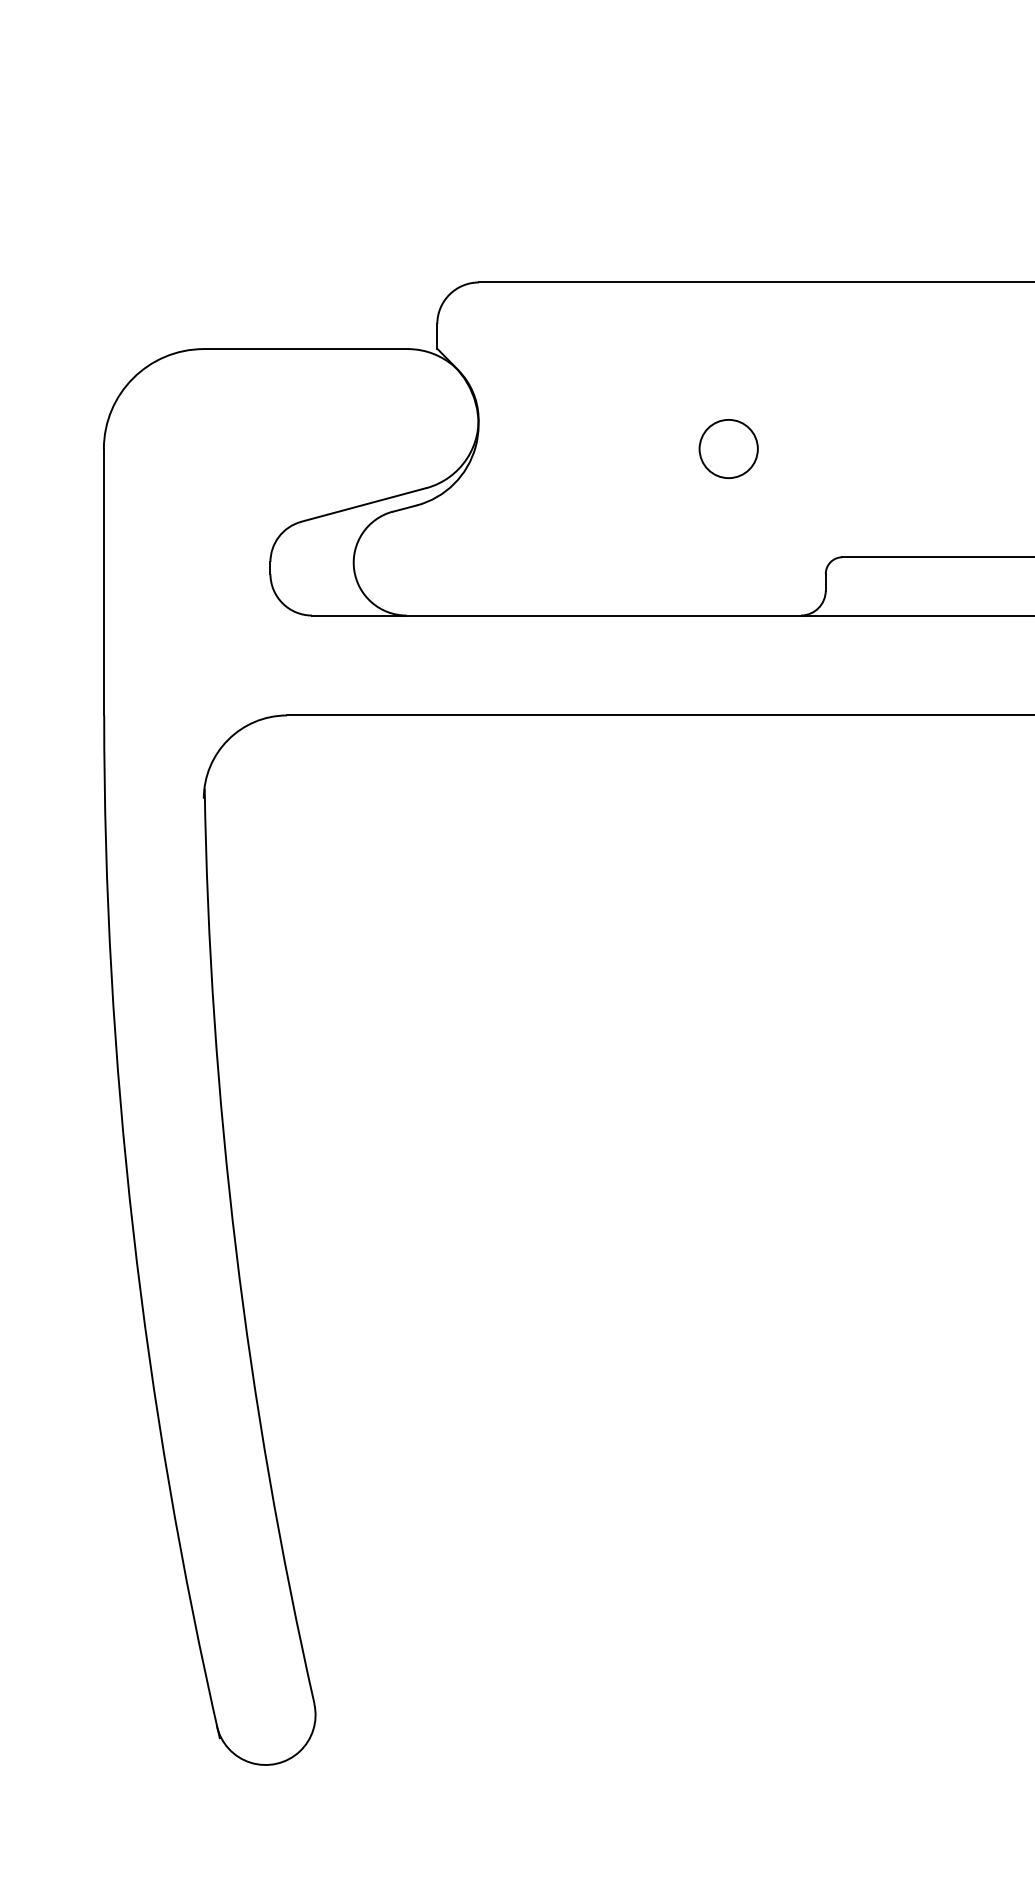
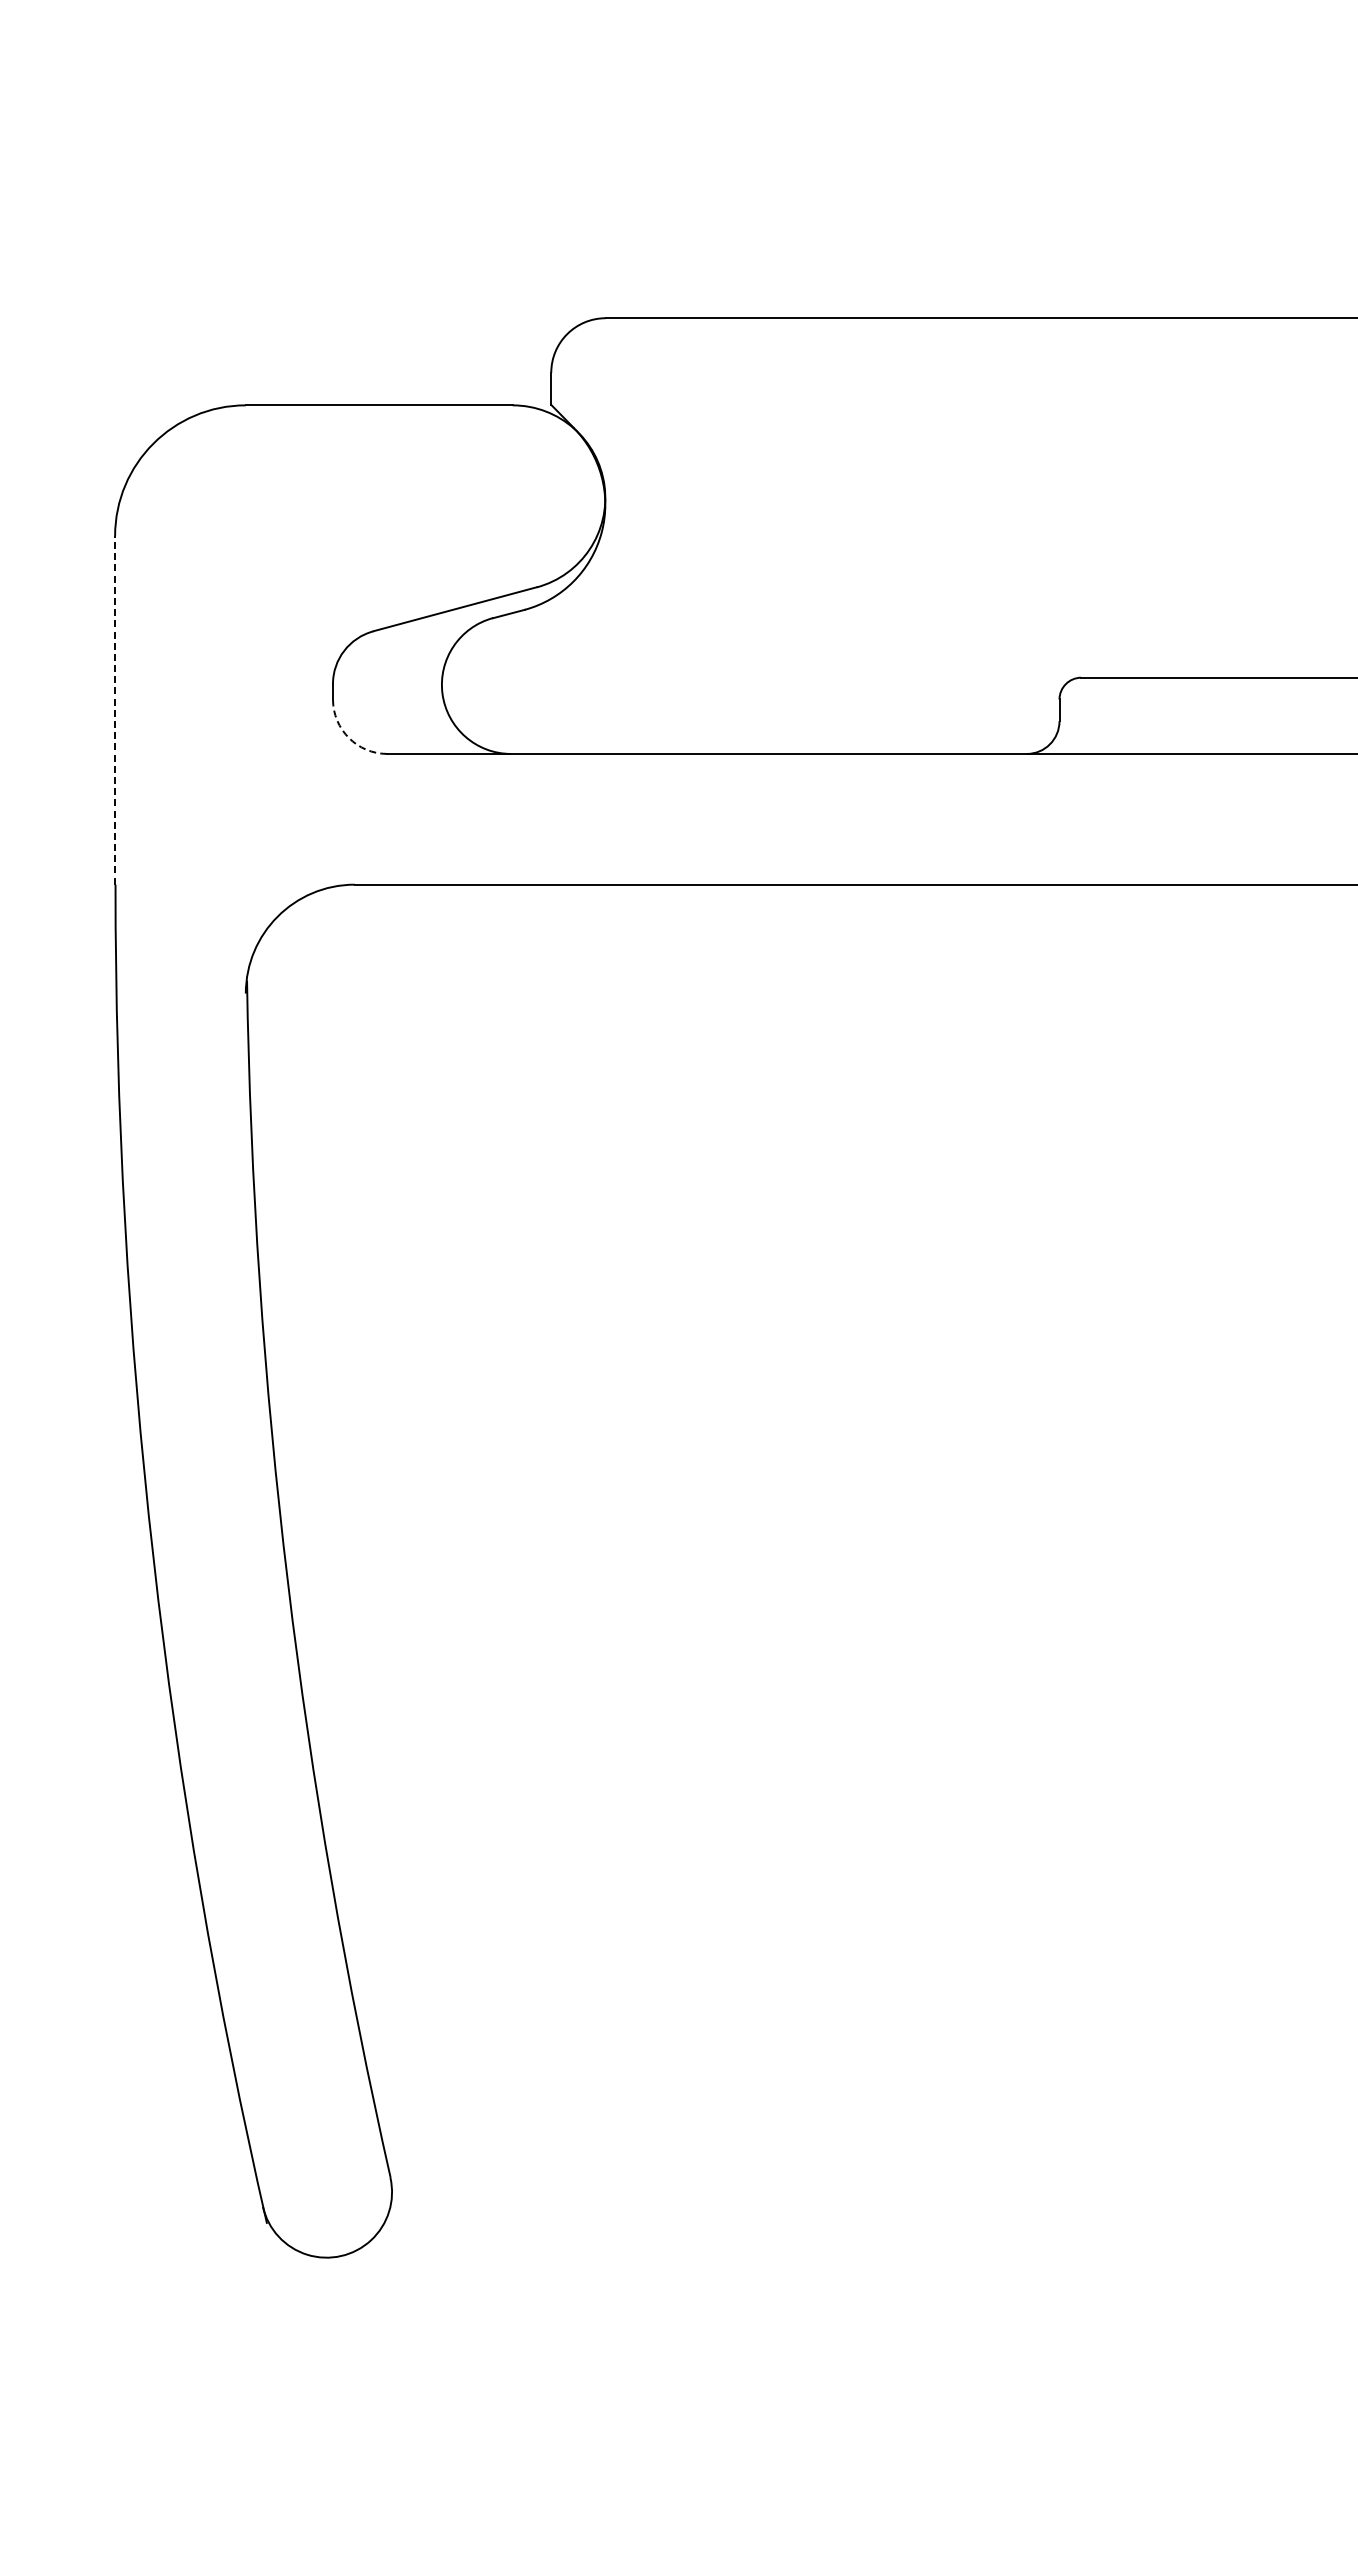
circle: (728, 449) -> (932, 536), removed
line: (104, 581) -> (115, 709), solid -> dashed
arc: (282, 603) -> (348, 738), solid -> dashed

